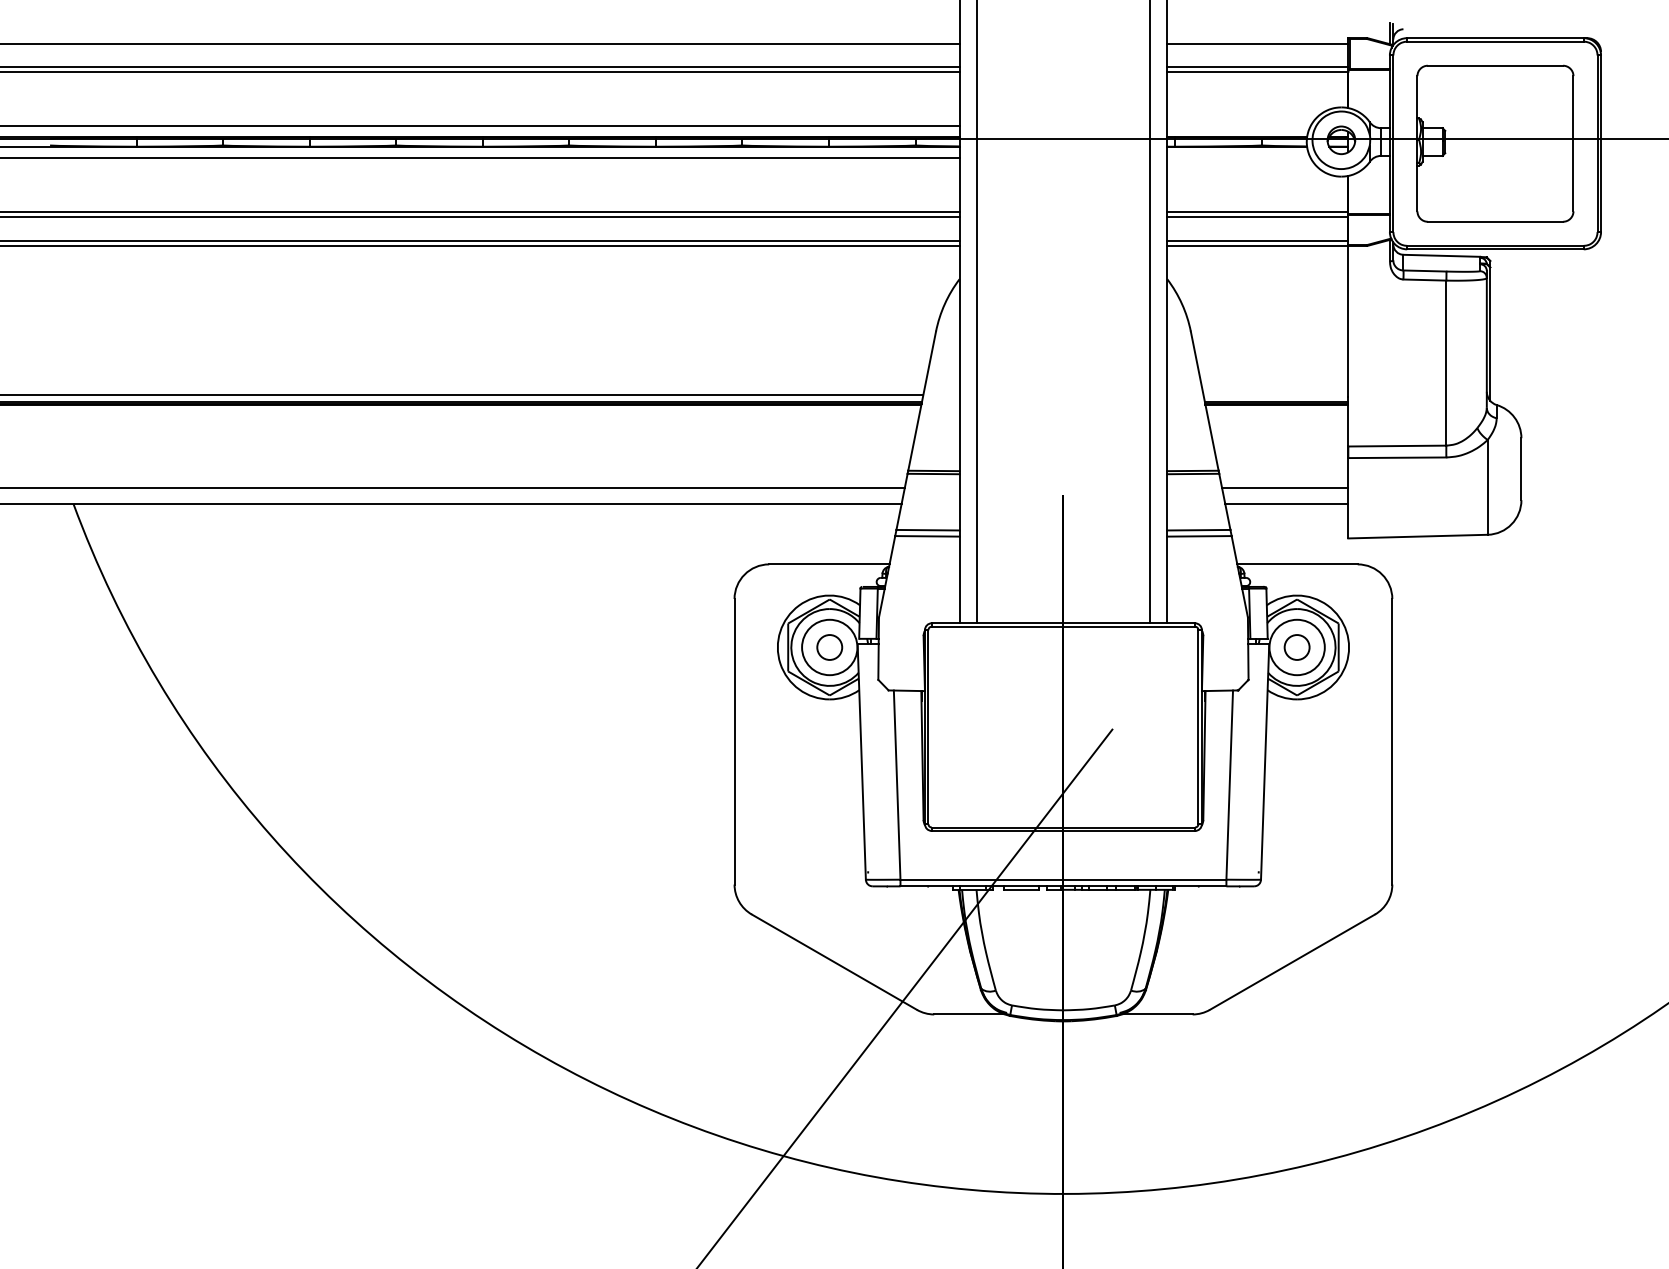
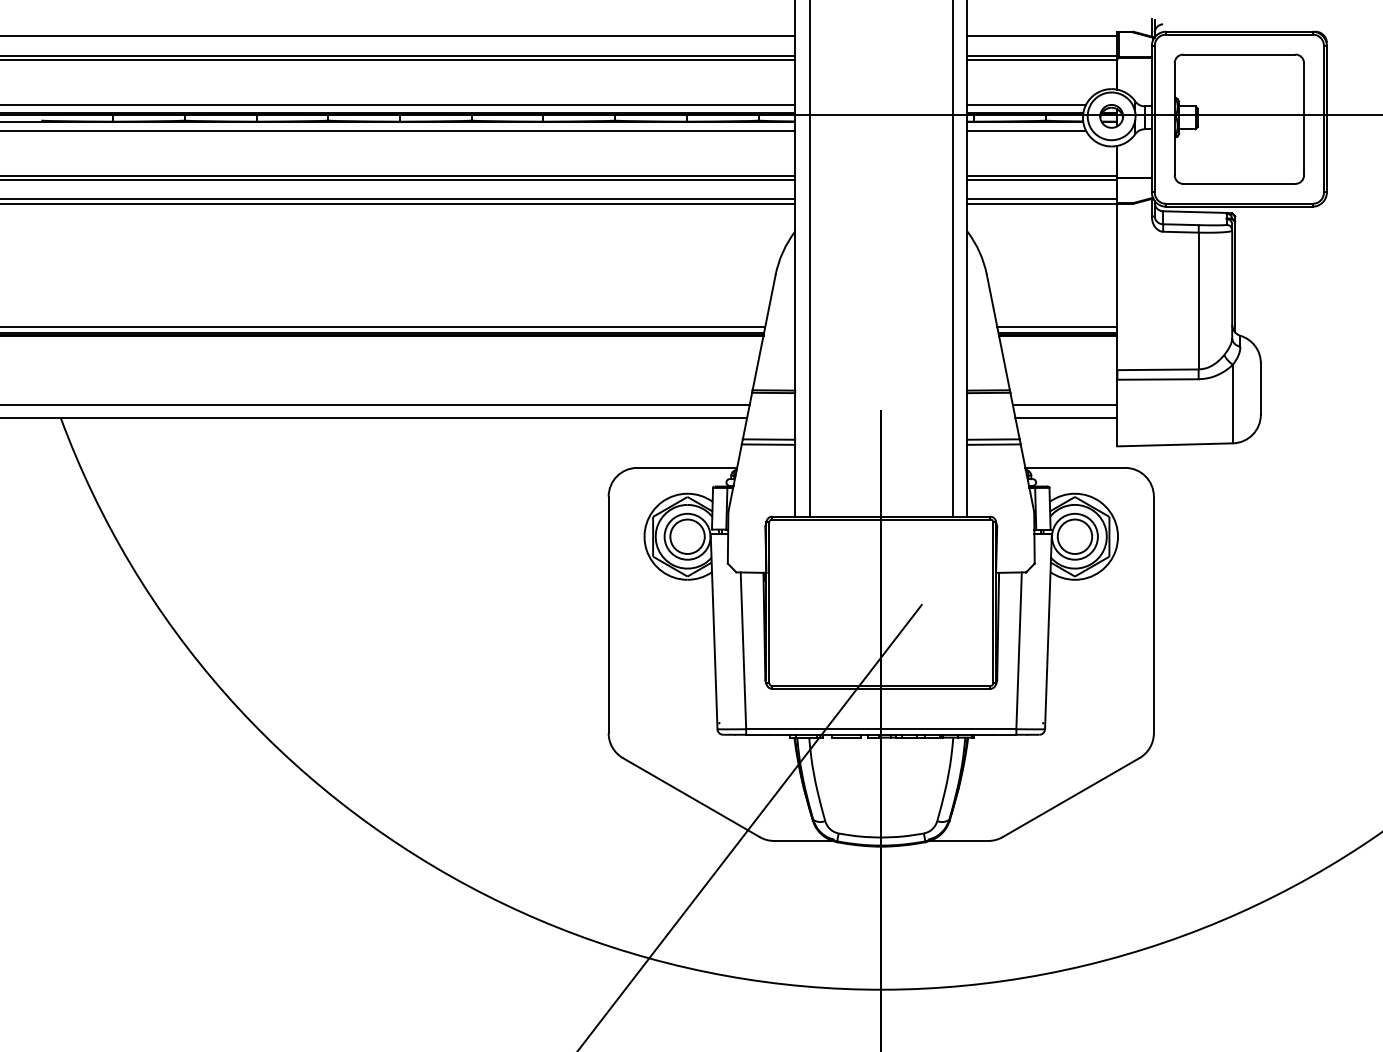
line: (1238, 126) -> (1026, 104), added
line: (1238, 157) -> (1026, 130), added
line: (1275, 394) -> (1057, 327), added
circle: (829, 647) -> (687, 536), size x1.67
circle: (1296, 647) -> (1074, 536), size x1.67

